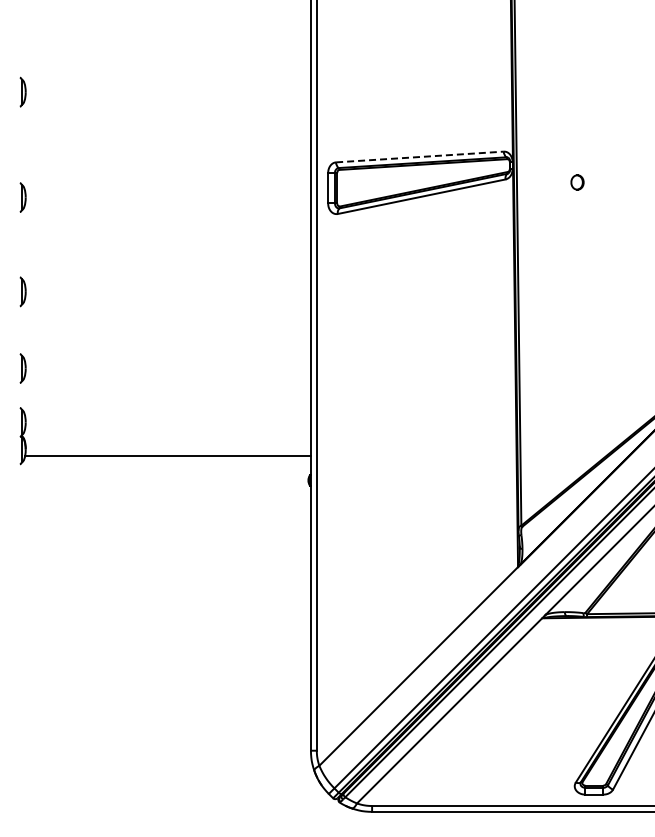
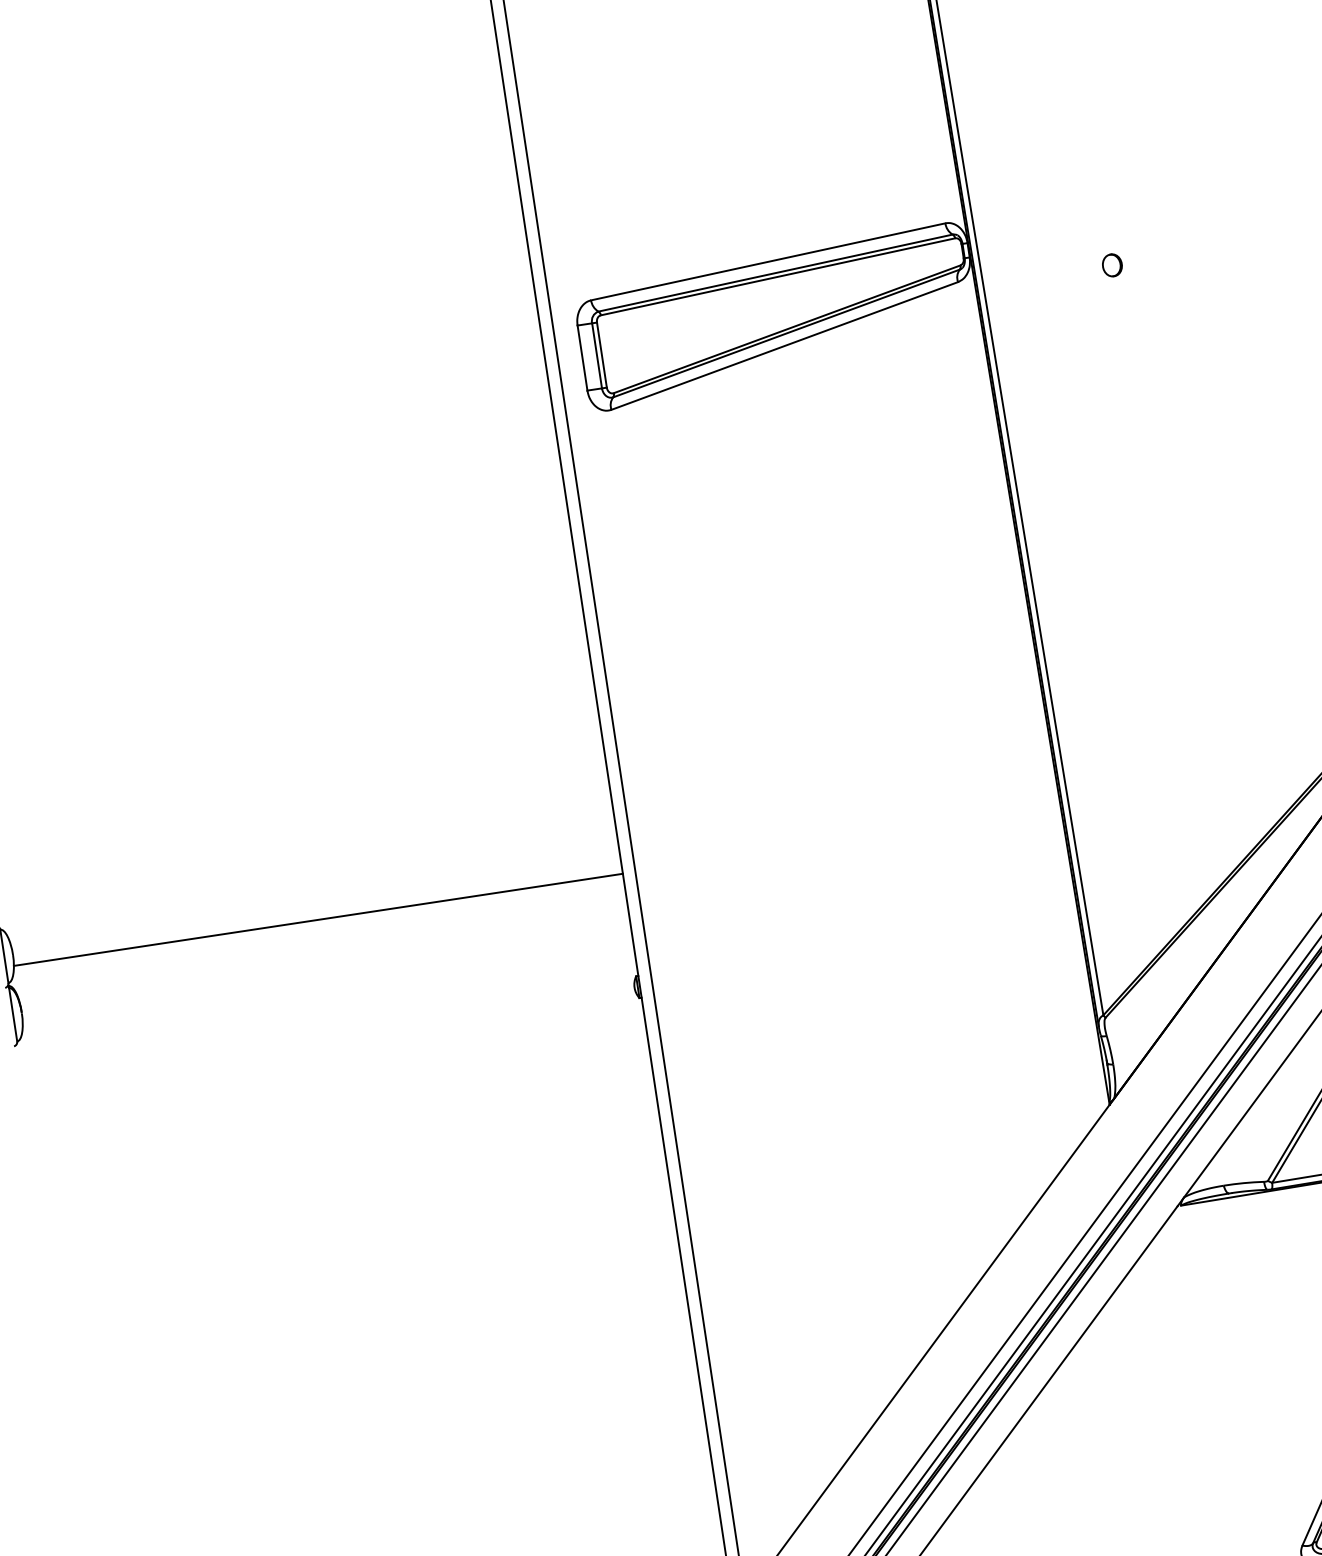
line: (420, 156) -> (769, 260), dashed -> solid
part: (577, 182) -> (1112, 265), size x0.71
line: (167, 456) -> (317, 920), moved

